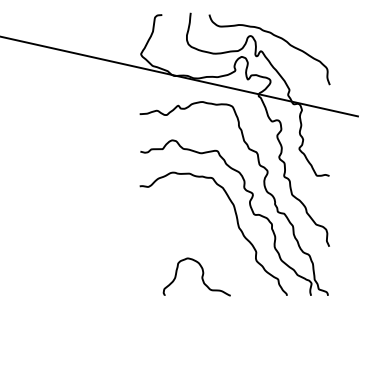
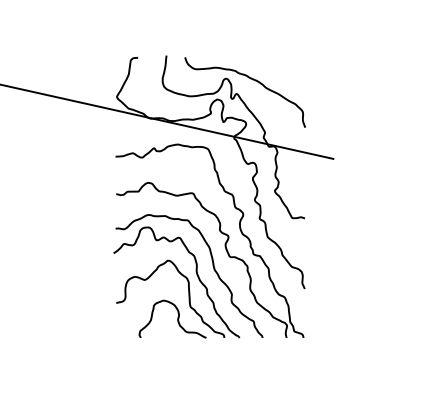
part: (206, 234) -> (182, 276), added

